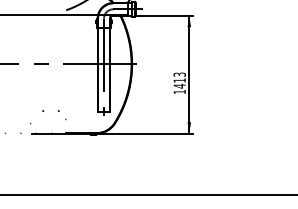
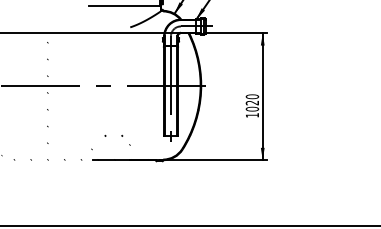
text: (179, 80) -> (252, 102), 1413 -> 1020

